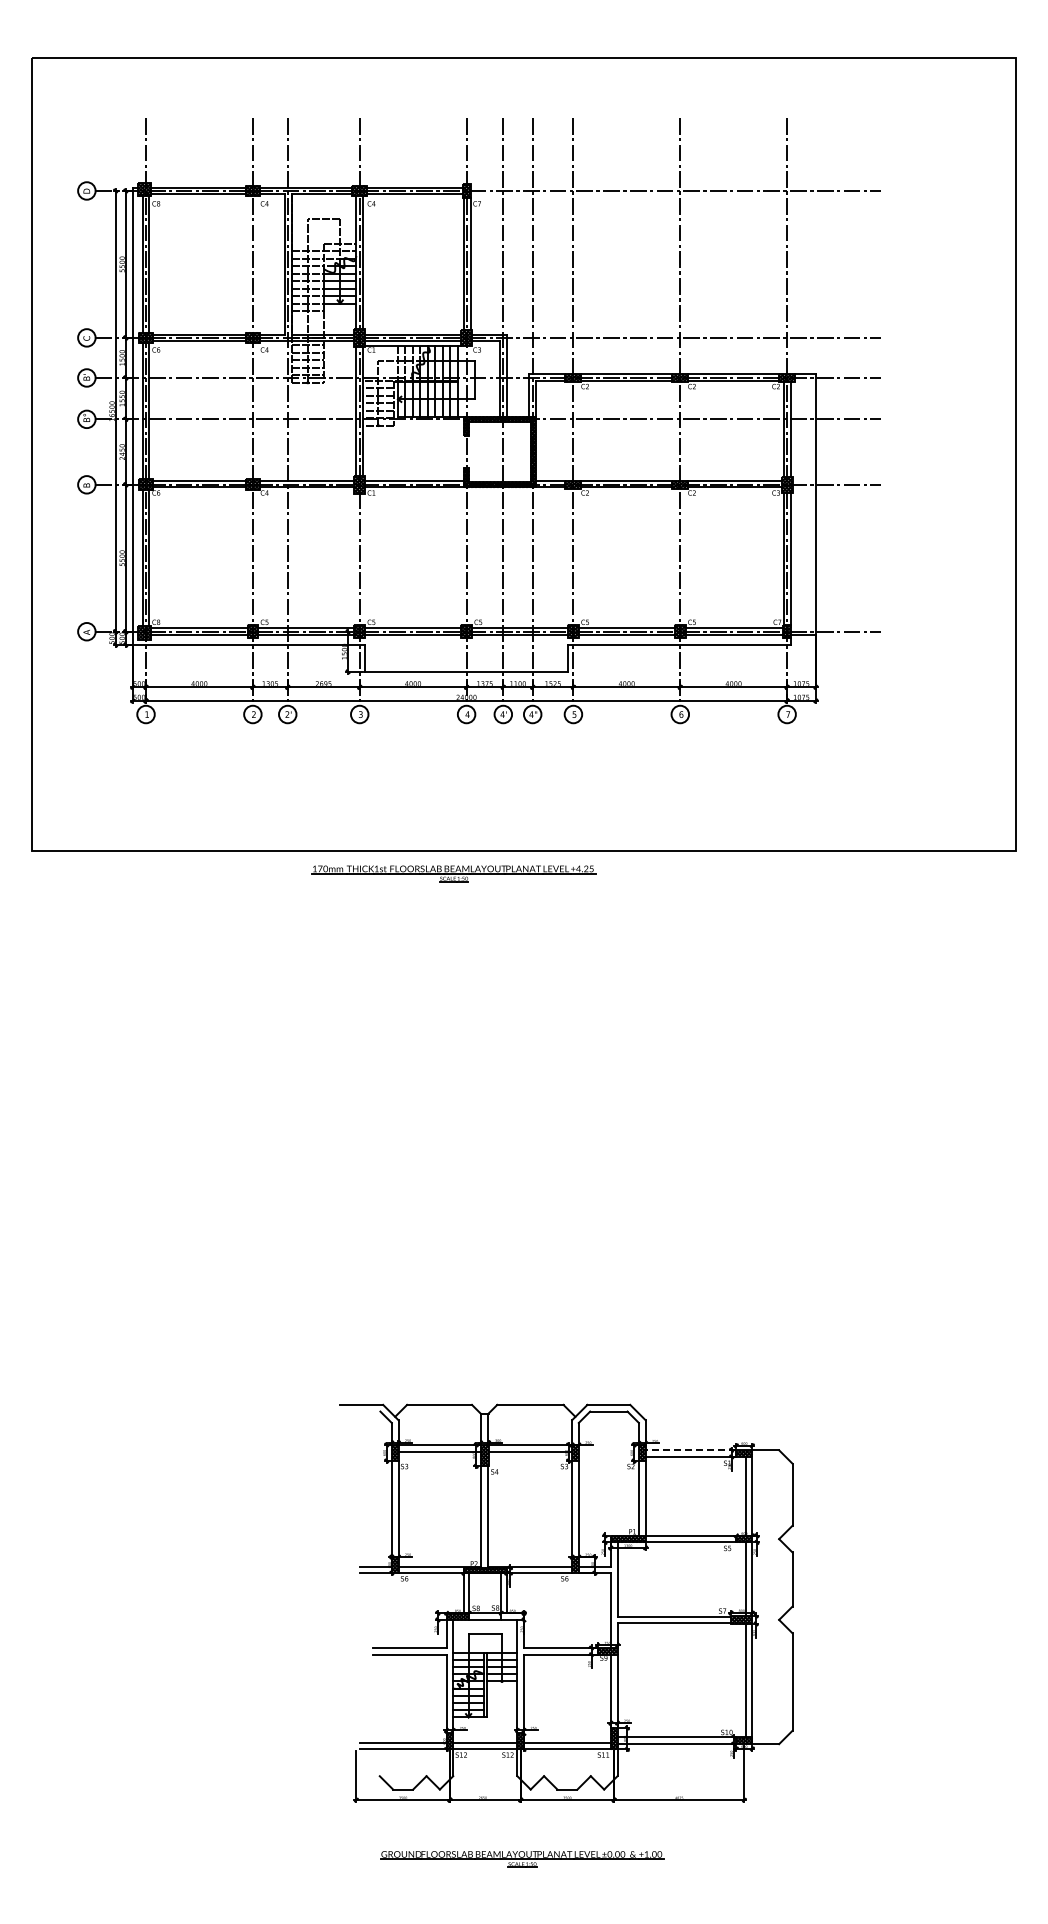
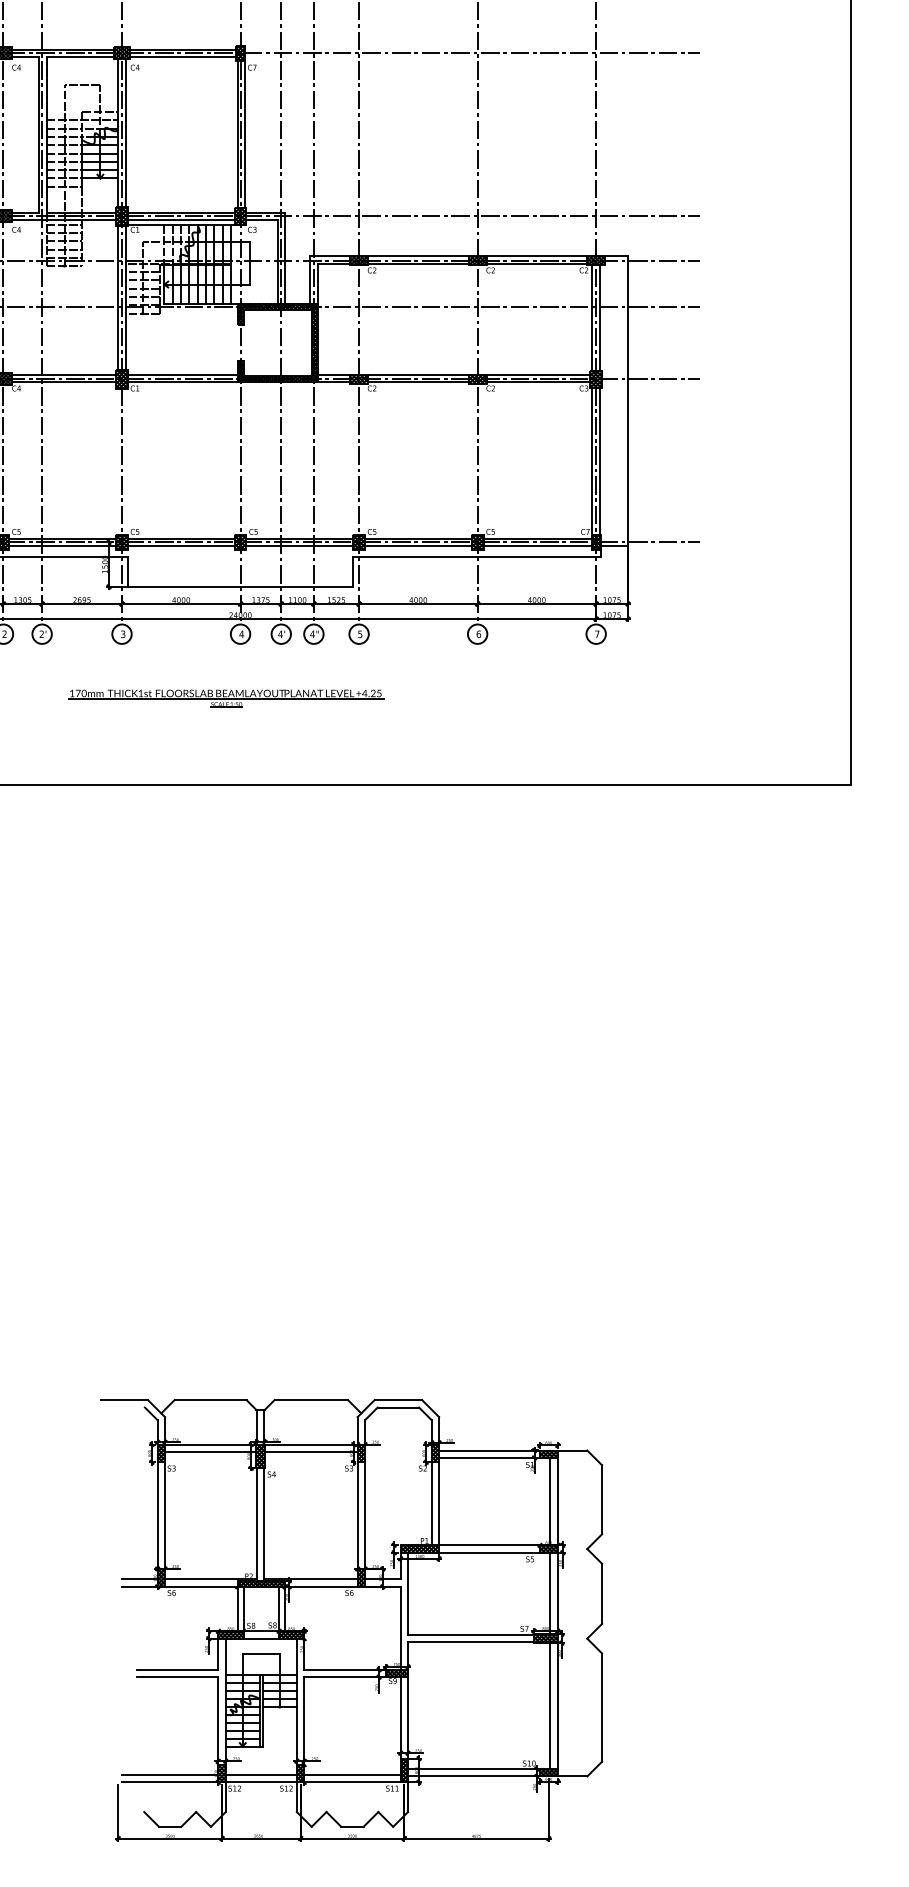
part: (453, 873) -> (226, 698), moved
line: (690, 1450) -> (488, 1450), dashed -> solid
hatch: (512, 1616) -> (291, 1634), added

